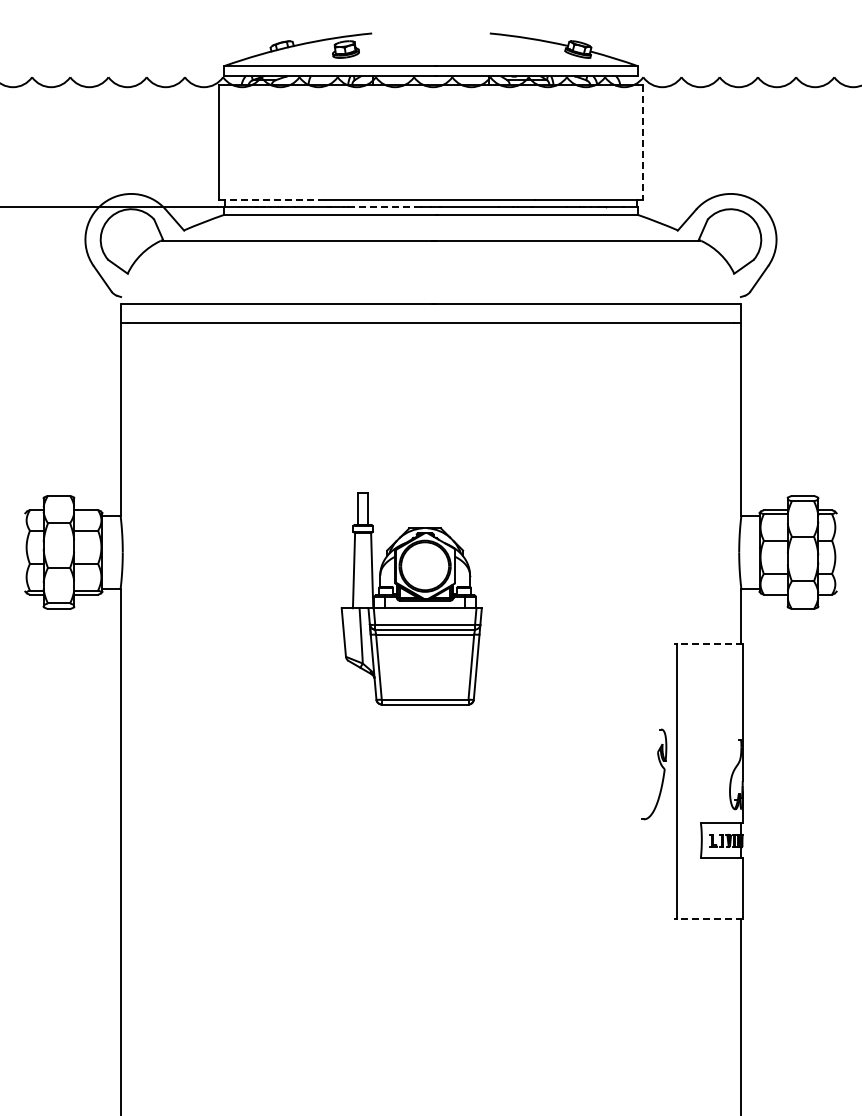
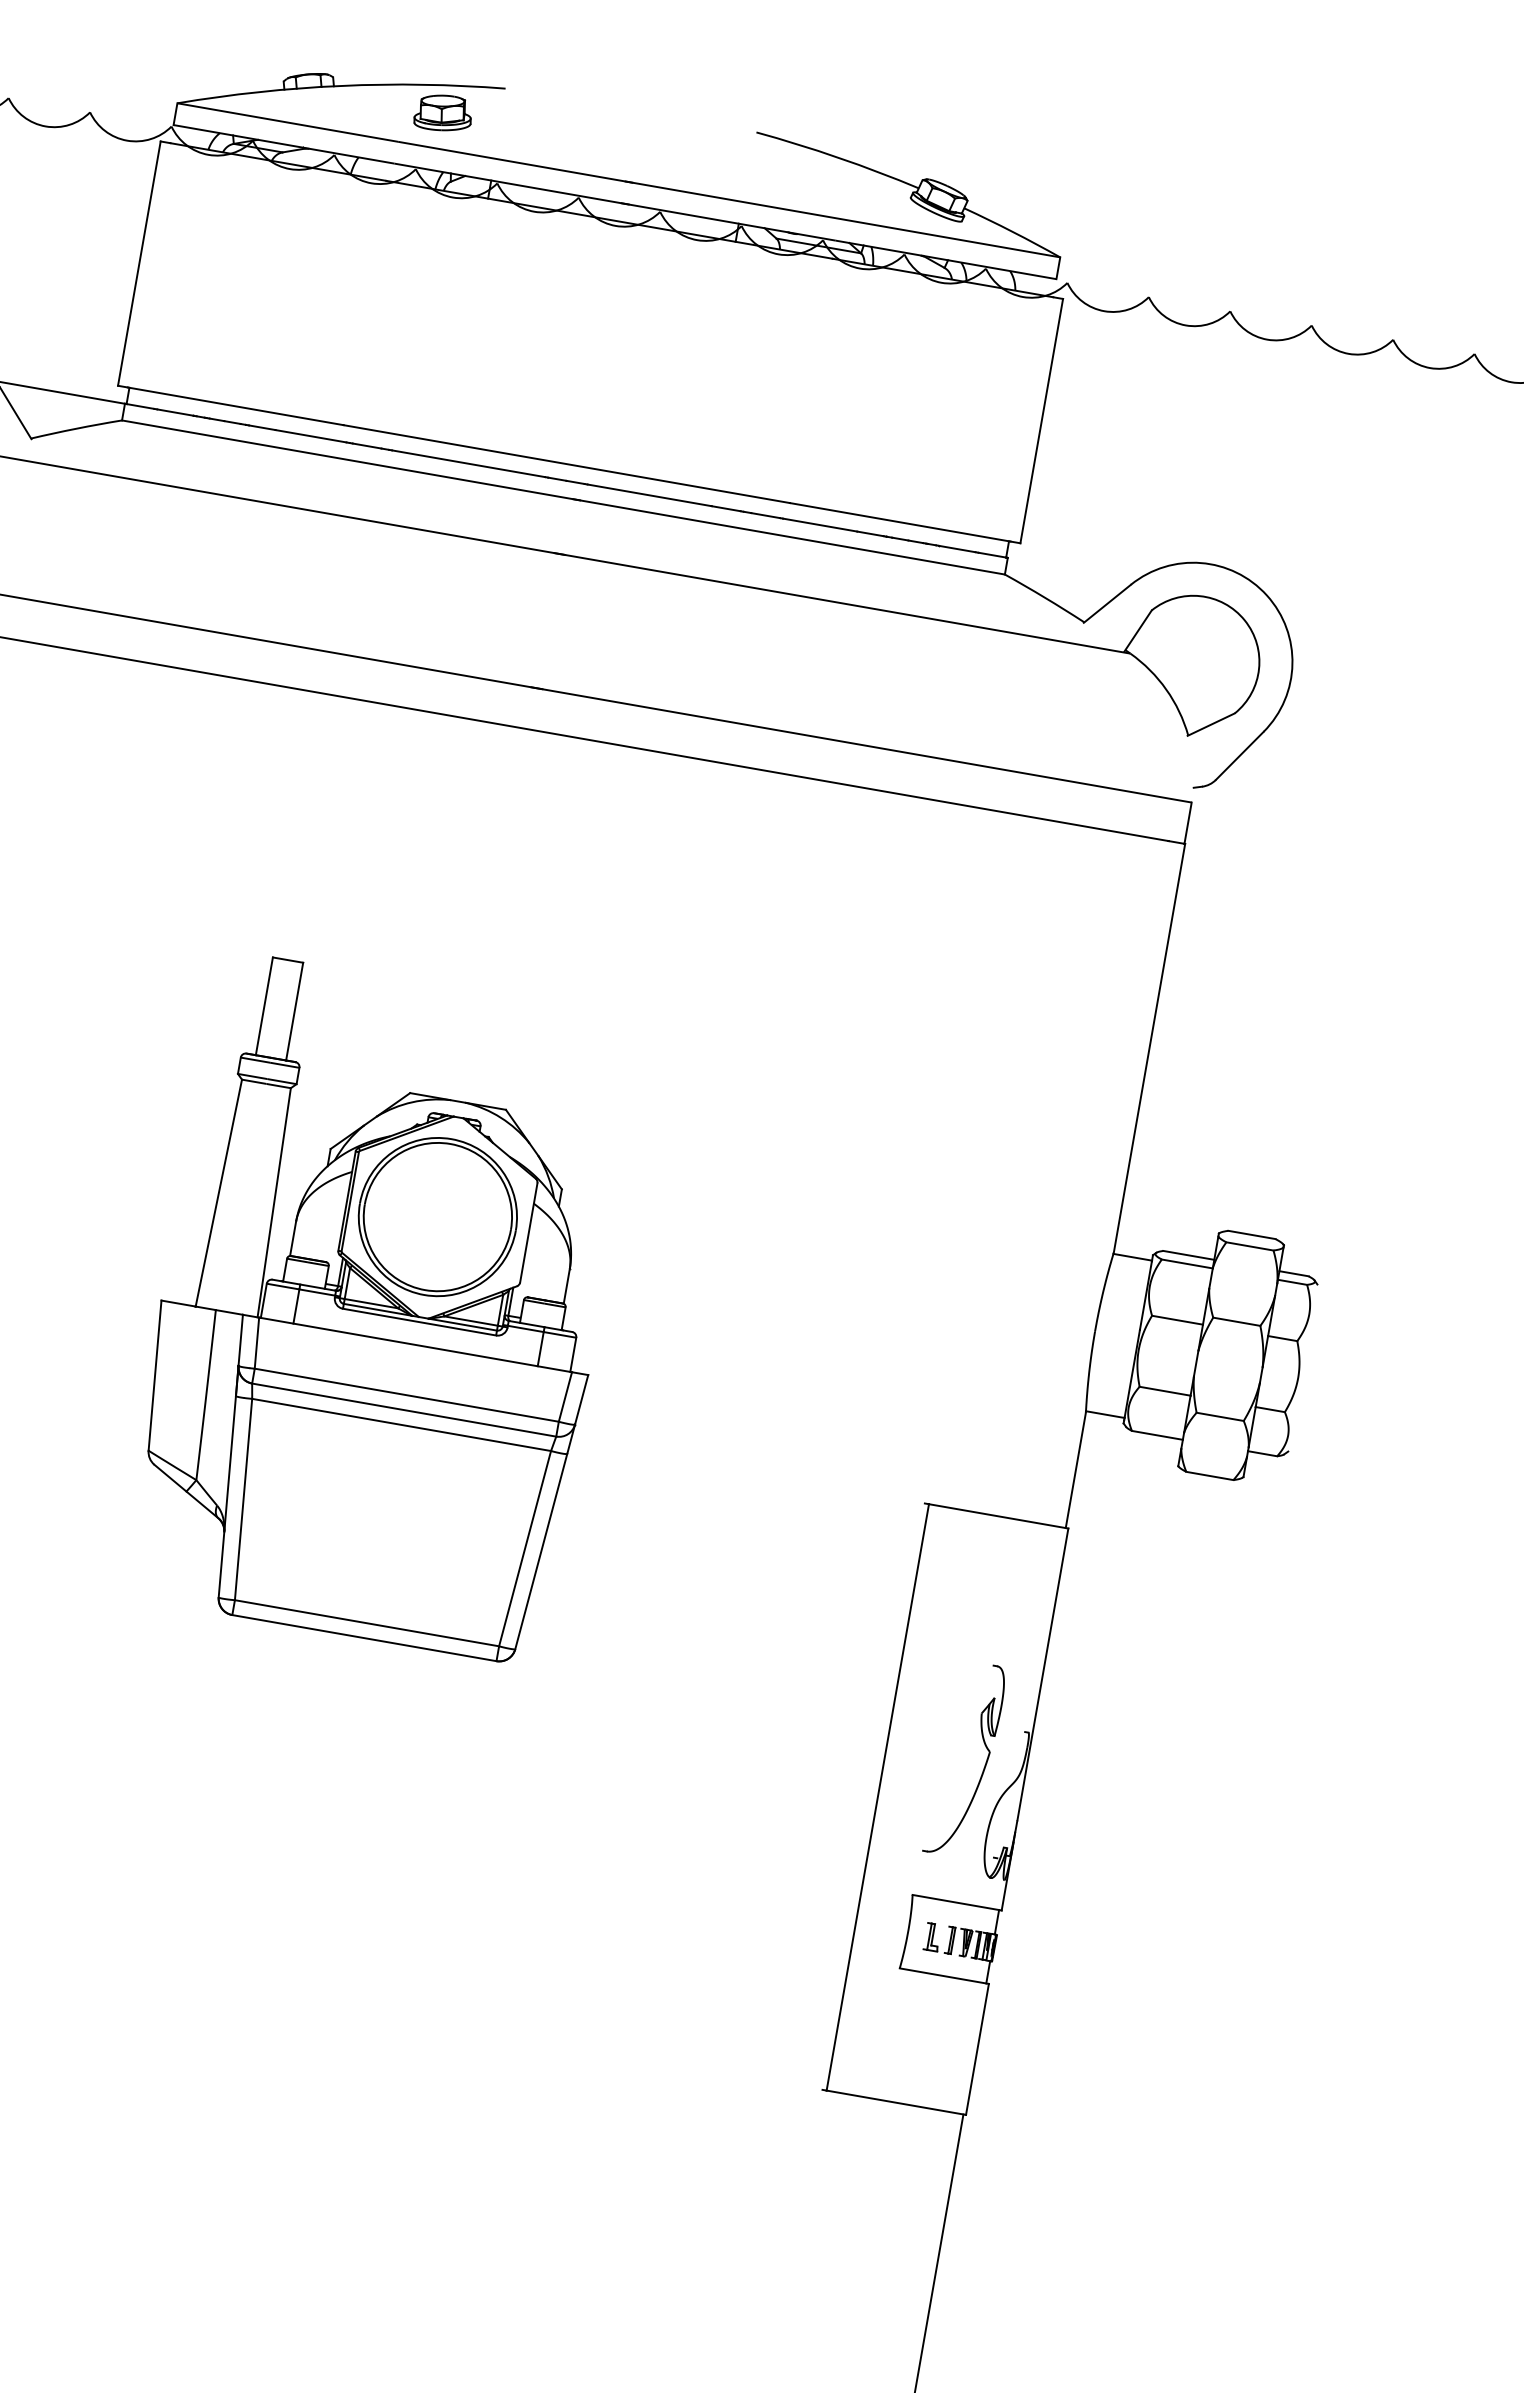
line: (642, 142) -> (1041, 421), dashed -> solid
line: (274, 199) -> (235, 406), dashed -> solid
line: (385, 207) -> (469, 464), dashed -> solid
part: (411, 598) -> (379, 1307), size x1.43
line: (710, 644) -> (999, 1517), dashed -> solid
part: (662, 776) -> (982, 1766), moved
line: (710, 919) -> (897, 2103), dashed -> solid

